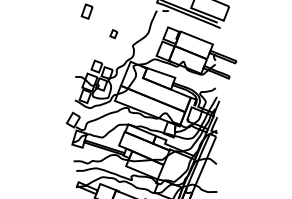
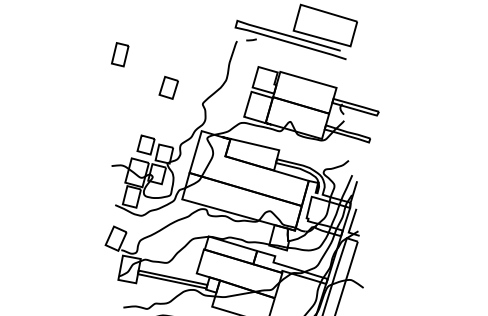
part: (113, 33) -> (168, 86), size x1.67

